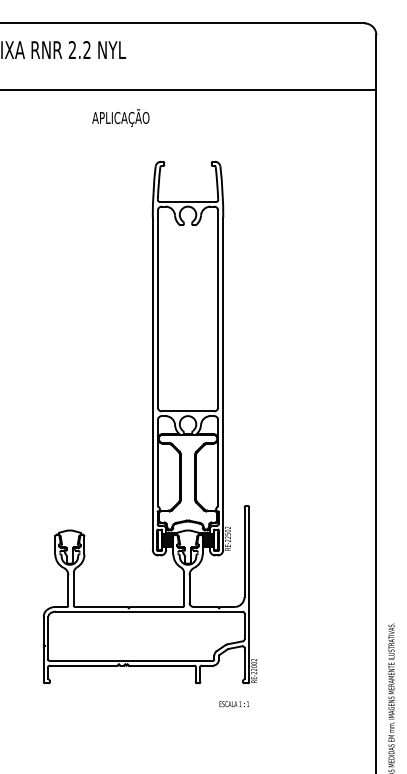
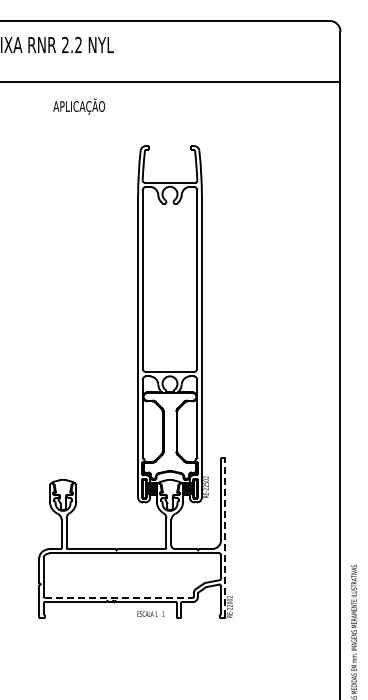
text: (121, 117) -> (79, 106), moved
line: (249, 594) -> (225, 537), solid -> dashed
line: (131, 660) -> (118, 597), solid -> dashed
text: (233, 703) -> (150, 613), moved

